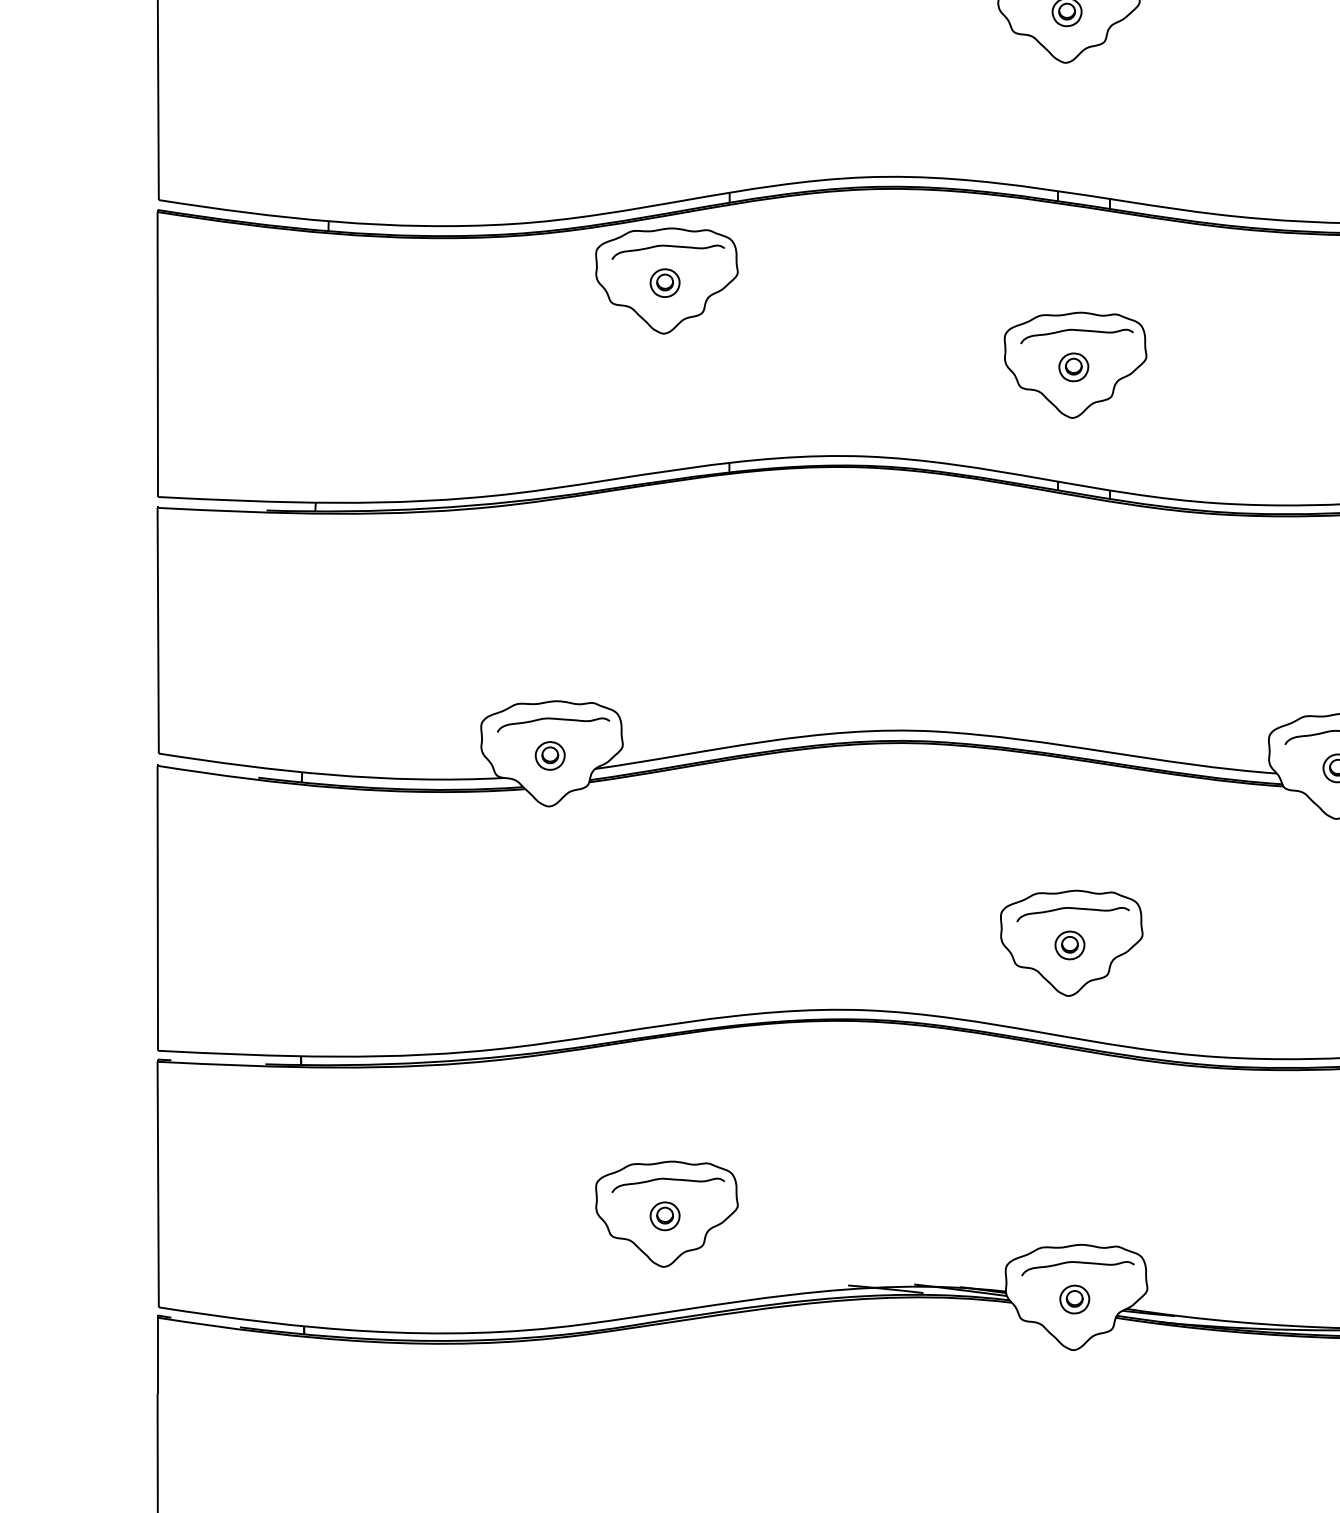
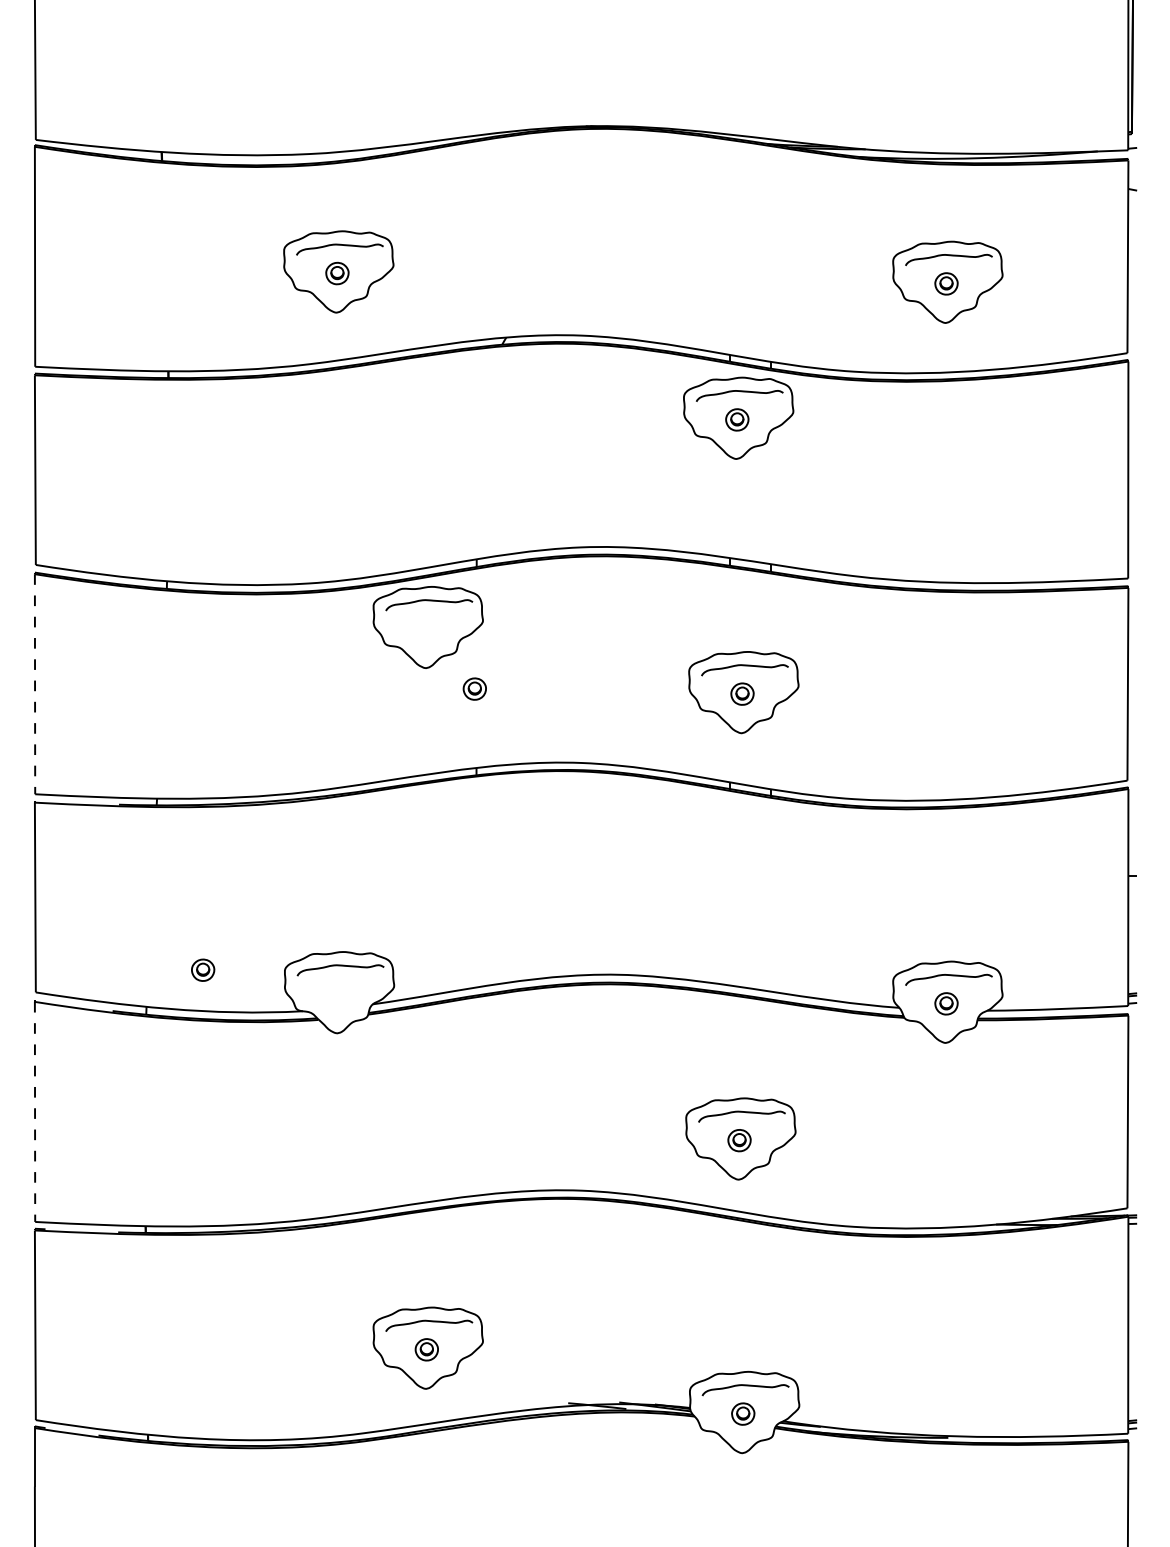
part: (664, 282) -> (474, 688), moved
line: (158, 354) -> (35, 684), solid -> dashed
part: (550, 754) -> (203, 969), moved
line: (158, 909) -> (35, 1112), solid -> dashed

